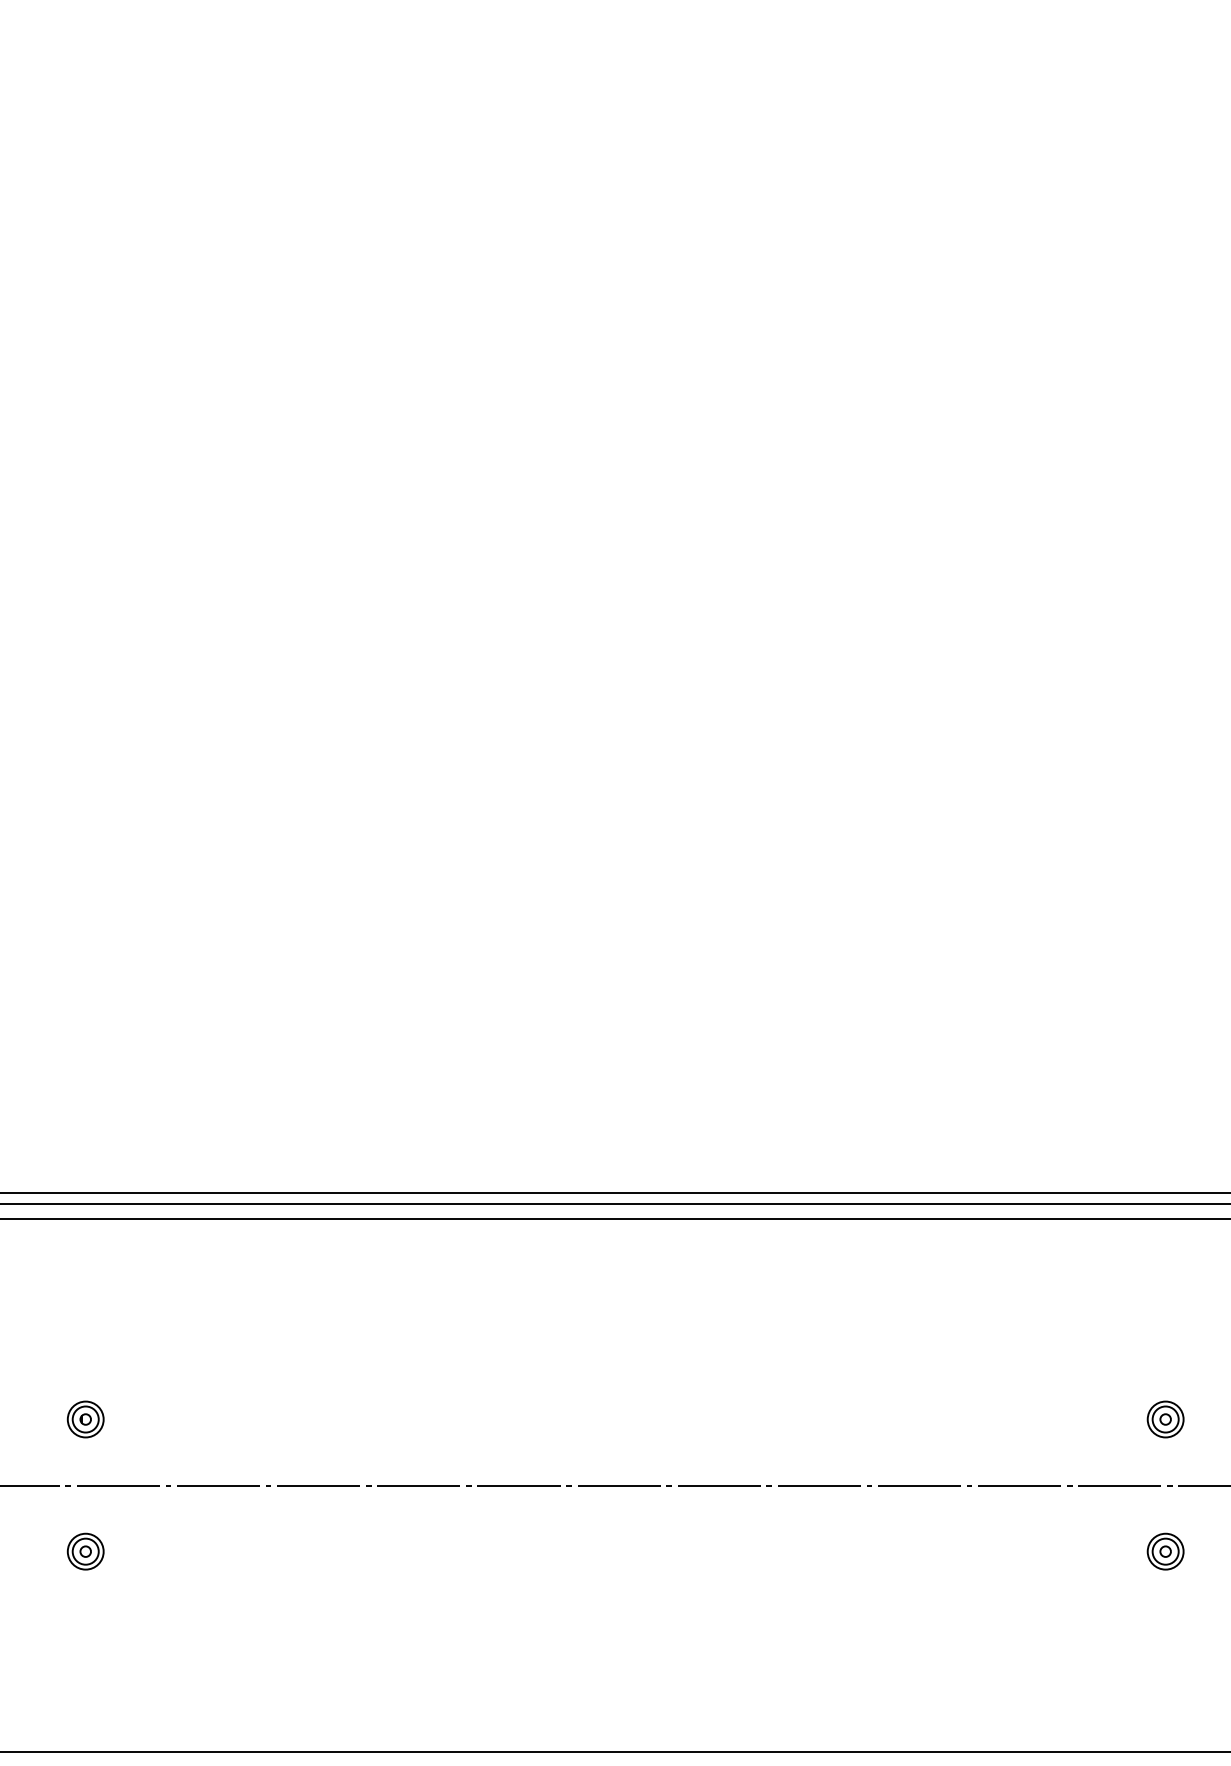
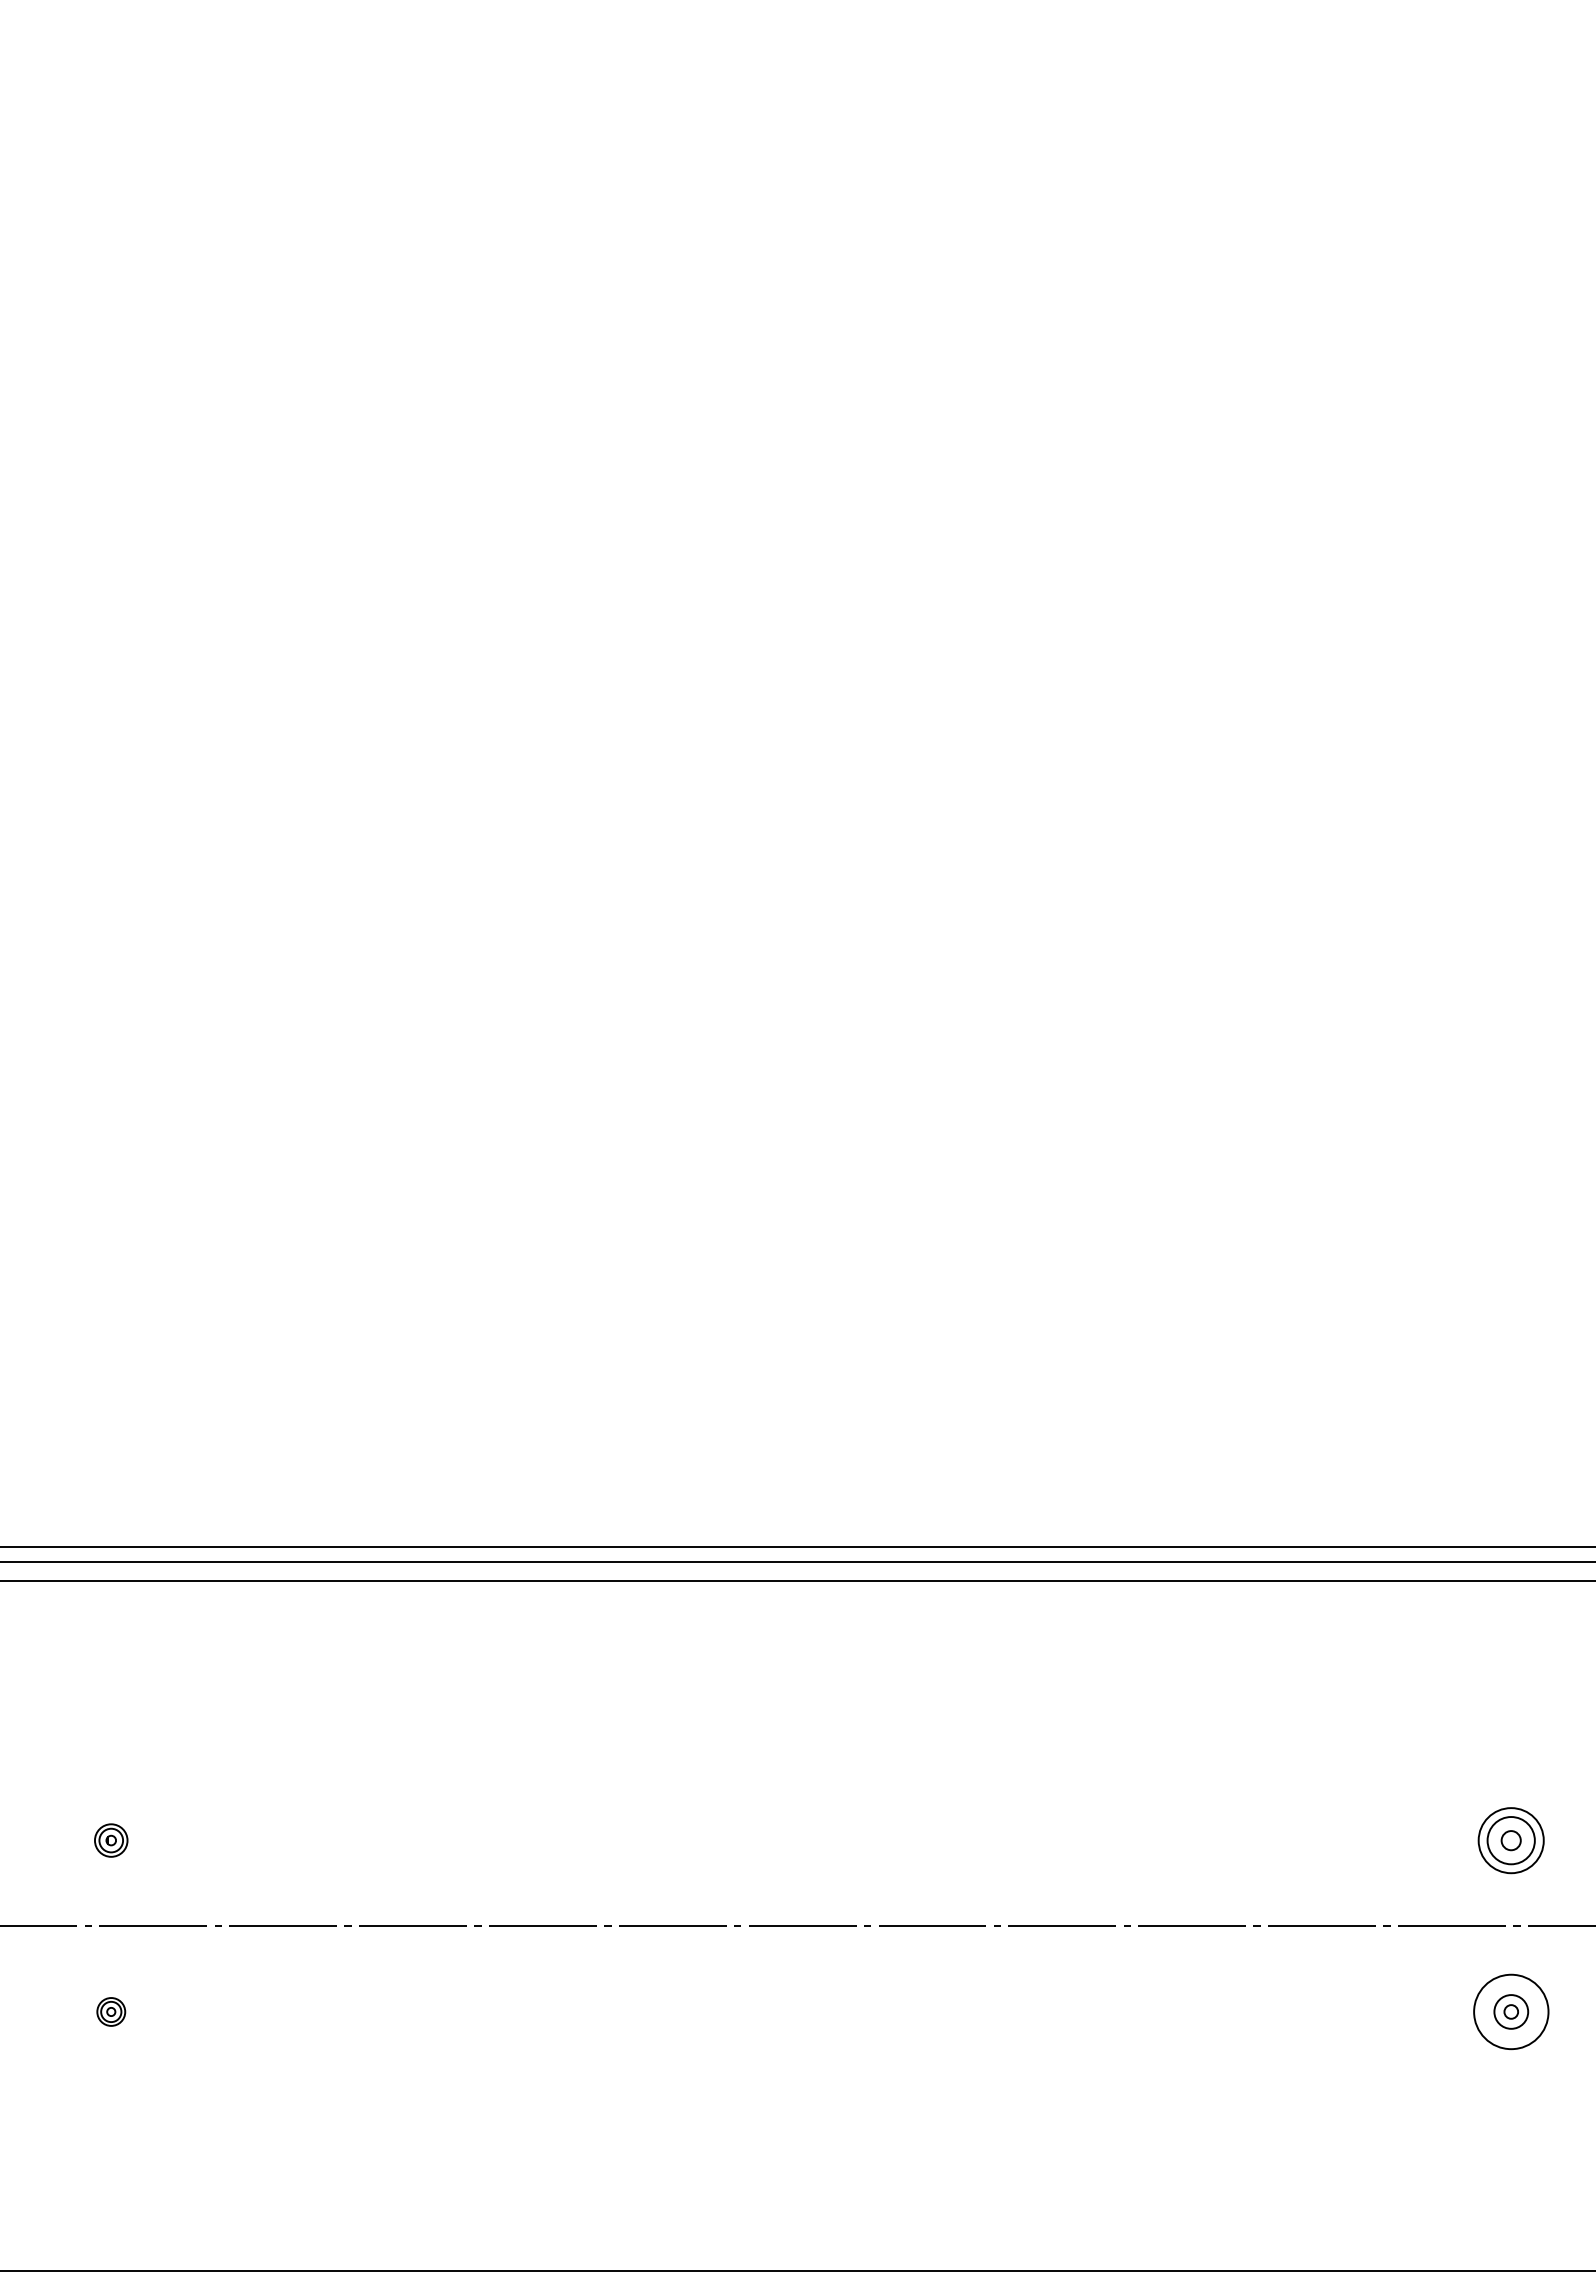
part: (86, 1419) -> (111, 1840), size x0.7
part: (1165, 1419) -> (1511, 1840), size x1.4
part: (86, 1551) -> (111, 2011), size x0.6
circle: (1165, 1551) -> (1511, 2011), size x1.6

